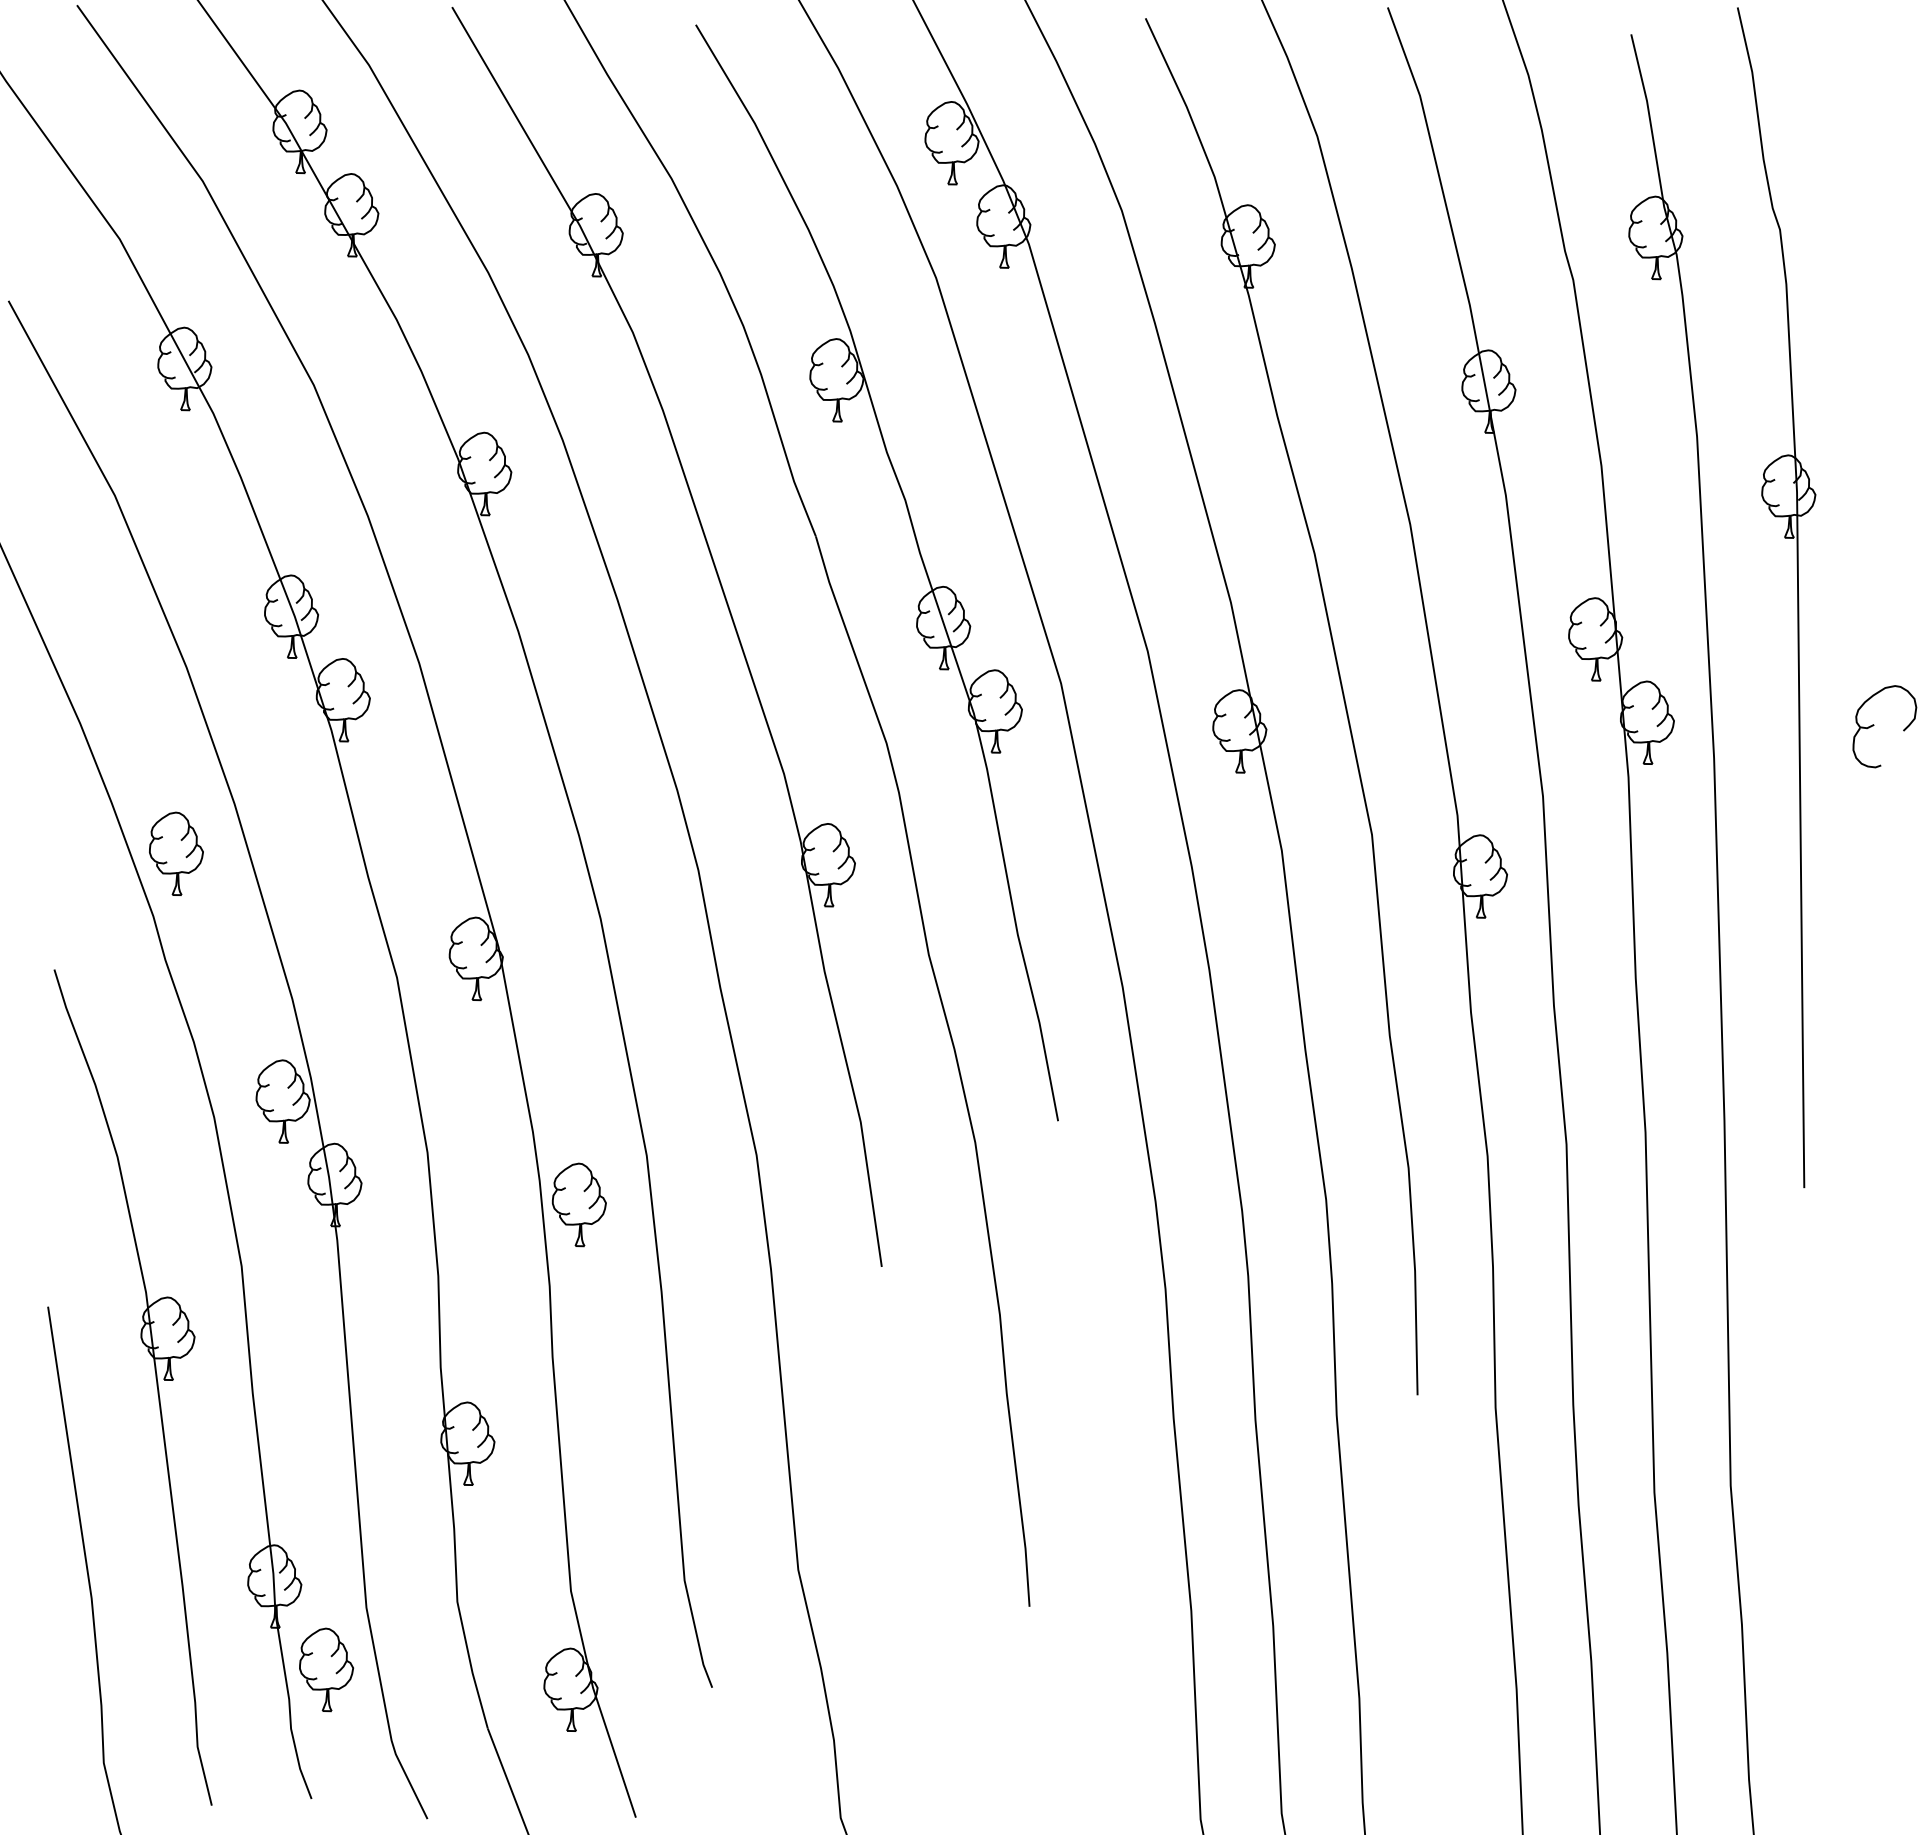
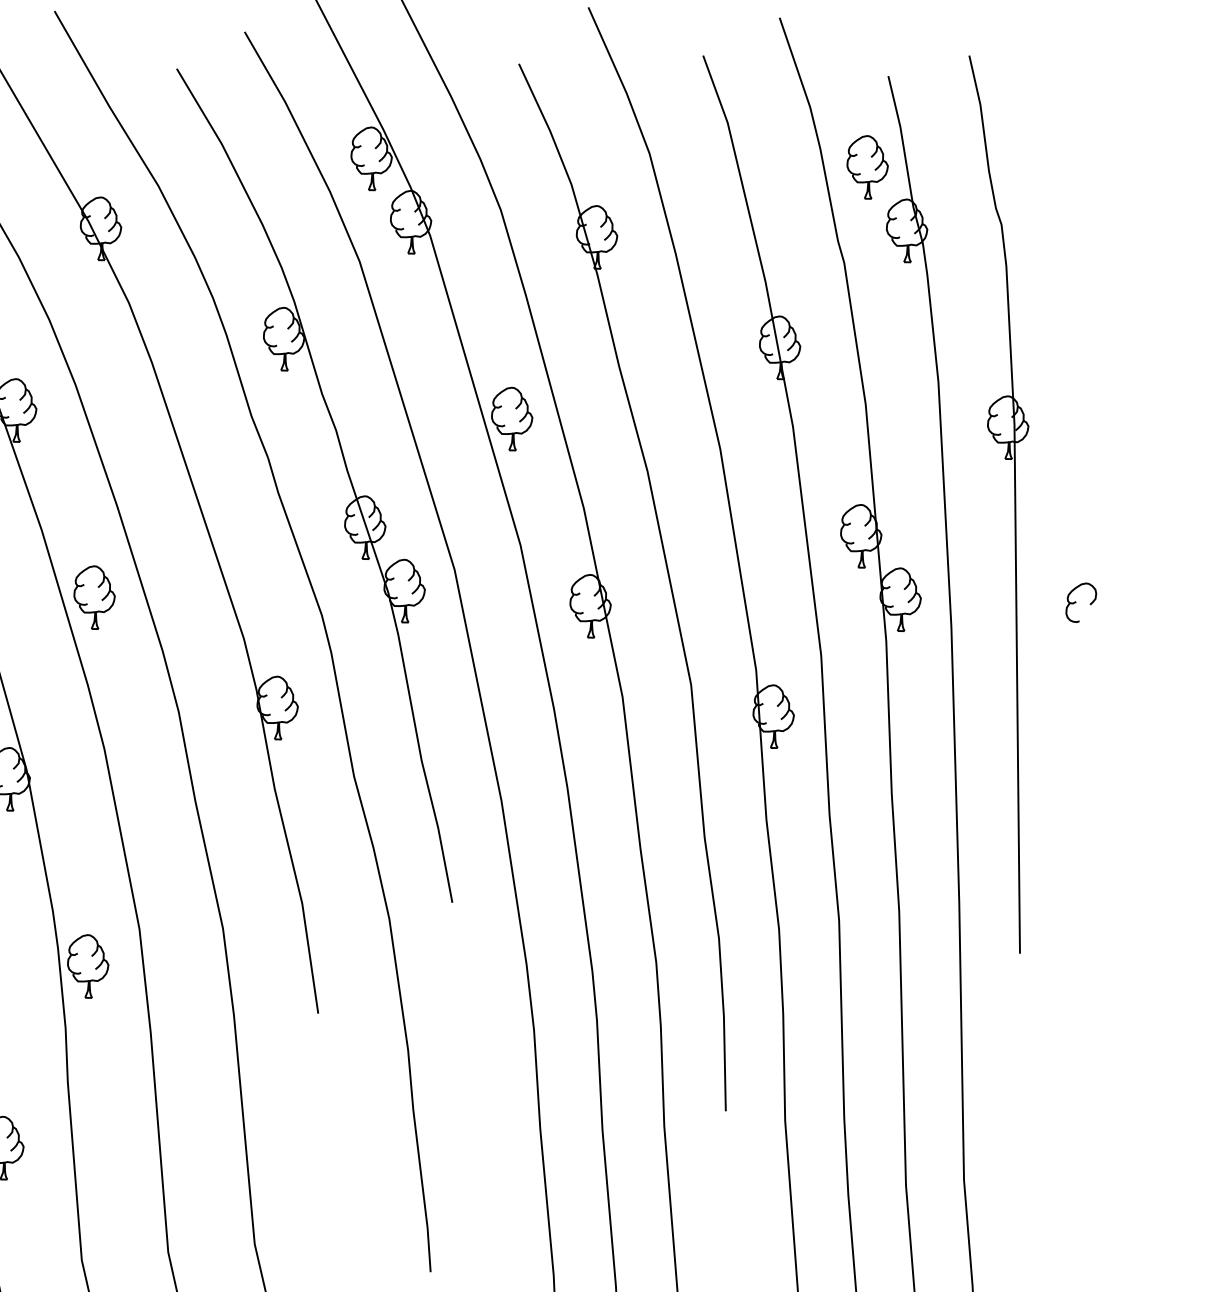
part: (1603, 154) -> (867, 167), added
part: (1136, 485) -> (512, 419), added
part: (587, 719) -> (94, 597), added
part: (1884, 726) -> (1081, 602), size x0.62

